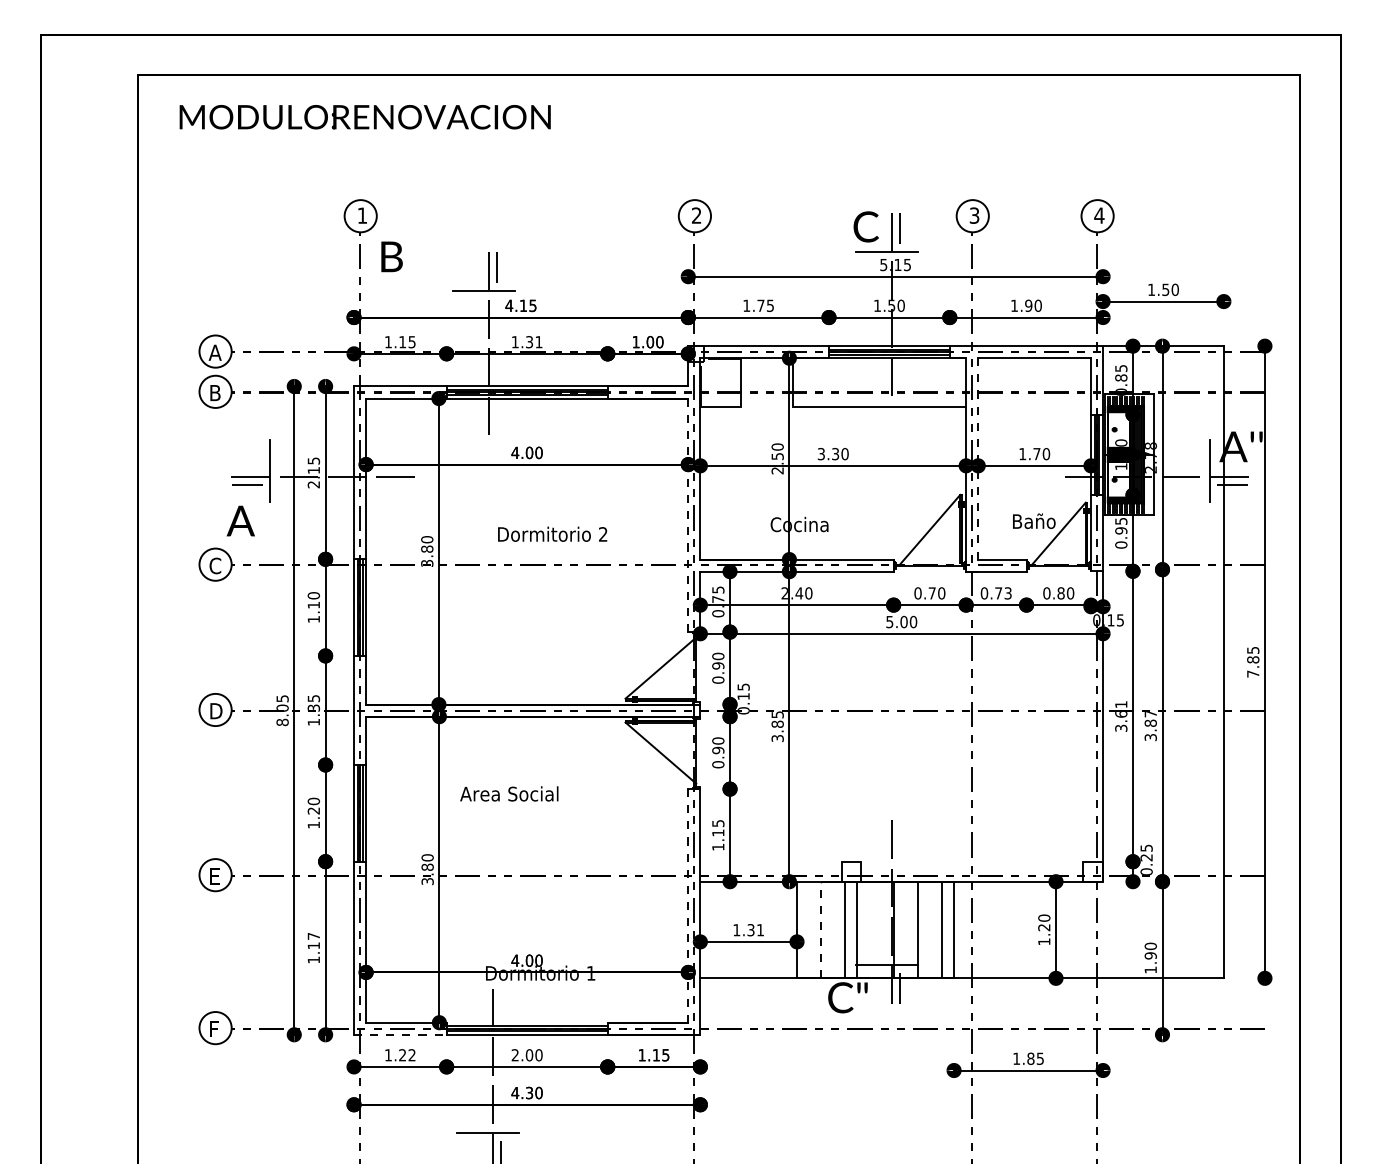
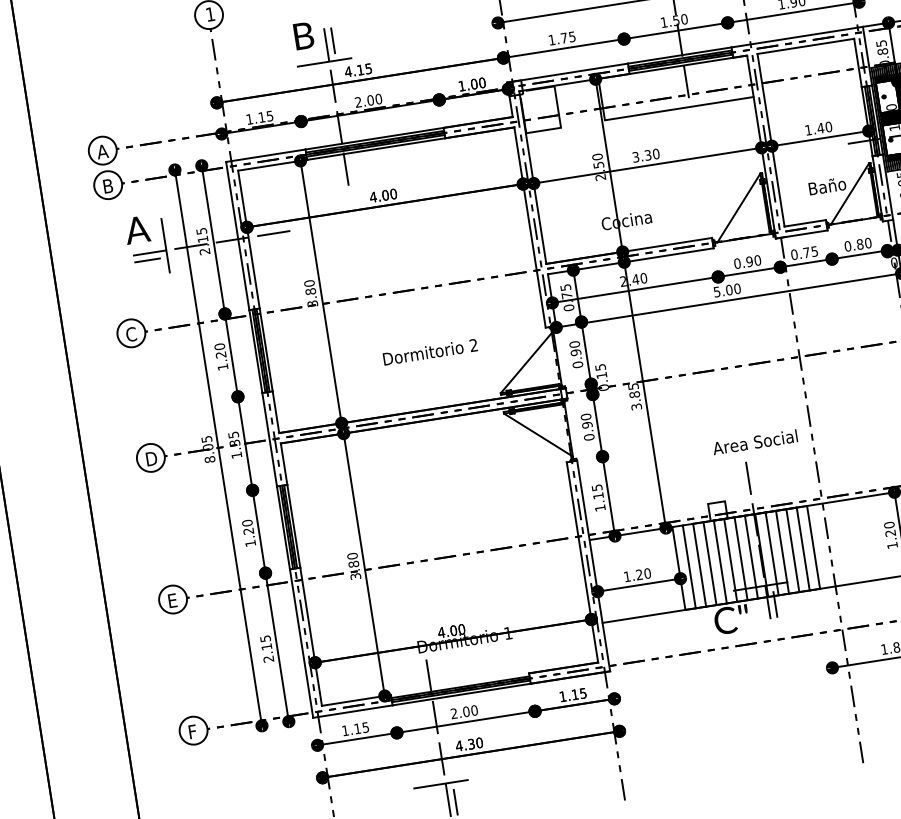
text: (391, 256) -> (303, 35), moved
text: (526, 342) -> (368, 101), 1.31 -> 2.00
text: (1036, 454) -> (820, 128), 1.70 -> 1.40
line: (978, 458) -> (771, 139), dashed -> solid
line: (688, 515) -> (530, 227), dashed -> solid
text: (240, 520) -> (137, 229), moved
text: (552, 533) -> (430, 351), moved
text: (1008, 592) -> (814, 250), 0.73 -> 0.75
text: (931, 593) -> (749, 261), 0.70 -> 0.90
text: (313, 604) -> (220, 354), 1.10 -> 1.20
text: (509, 793) -> (755, 441), moved
line: (688, 905) -> (582, 562), dashed -> solid
line: (809, 929) -> (689, 566), added
line: (821, 929) -> (699, 564), dashed -> solid
line: (833, 929) -> (710, 563), added
line: (869, 929) -> (740, 558), added
line: (881, 929) -> (751, 556), added
line: (905, 929) -> (771, 553), added
line: (929, 929) -> (792, 550), added
text: (755, 930) -> (643, 574), 1.31 -> 1.20
text: (313, 948) -> (266, 649), 1.17 -> 2.15
line: (400, 1034) -> (352, 711), dashed -> solid
text: (407, 1055) -> (361, 728), 1.22 -> 1.15

